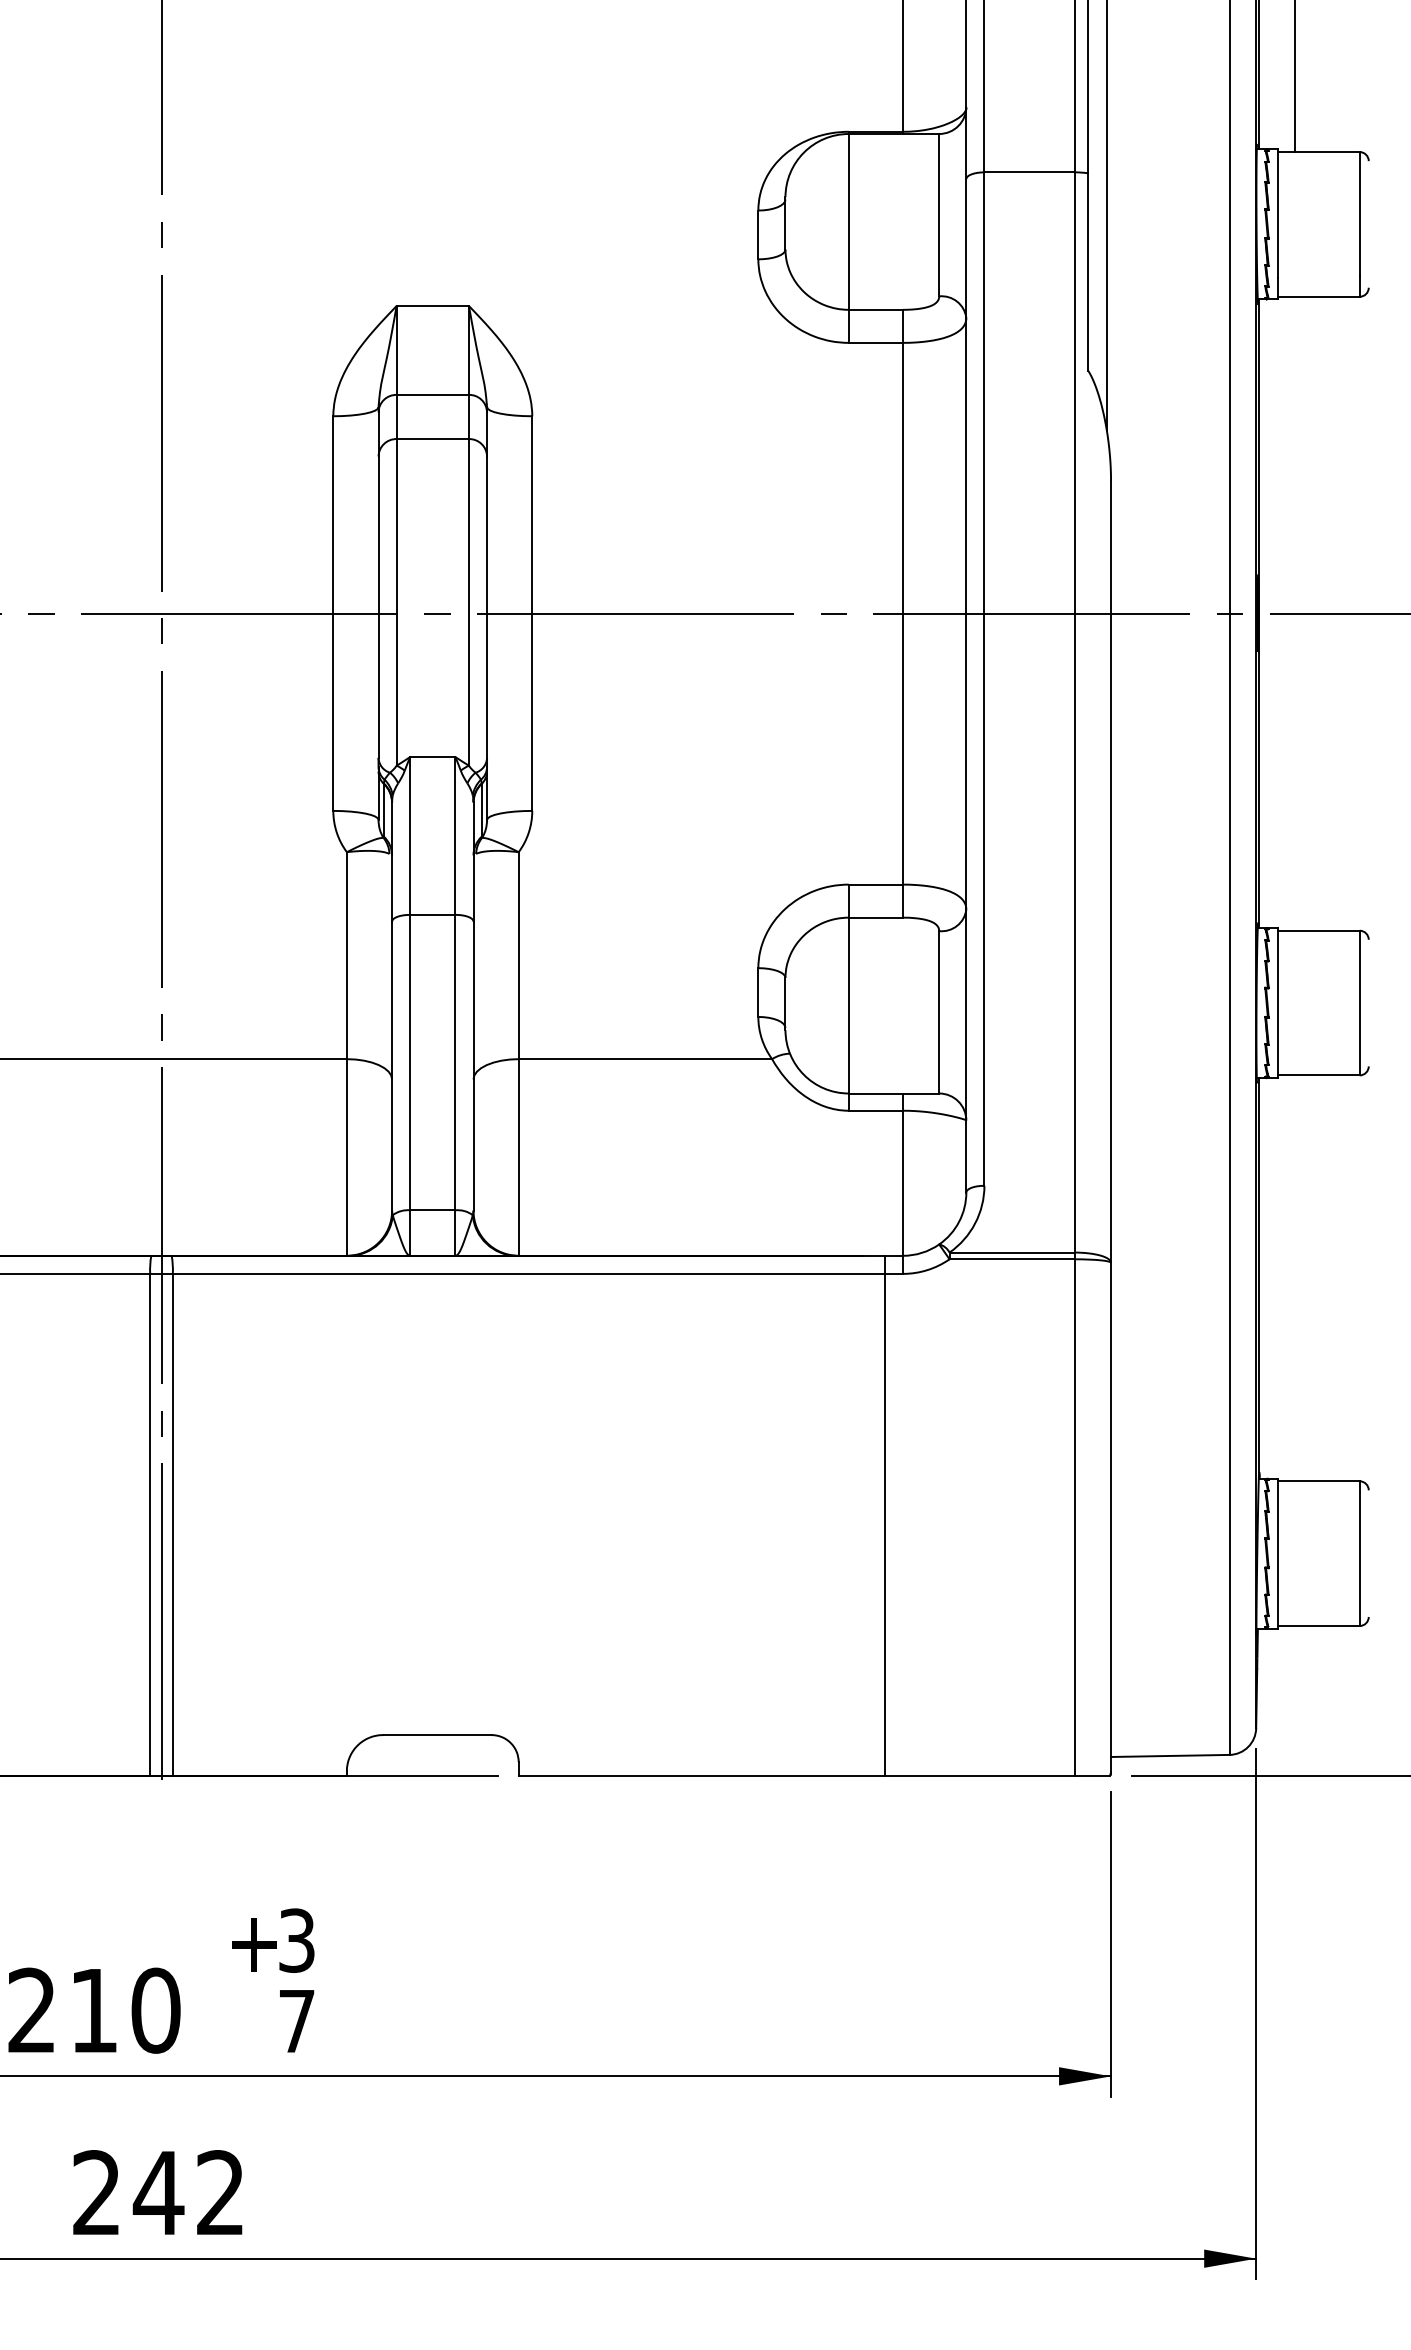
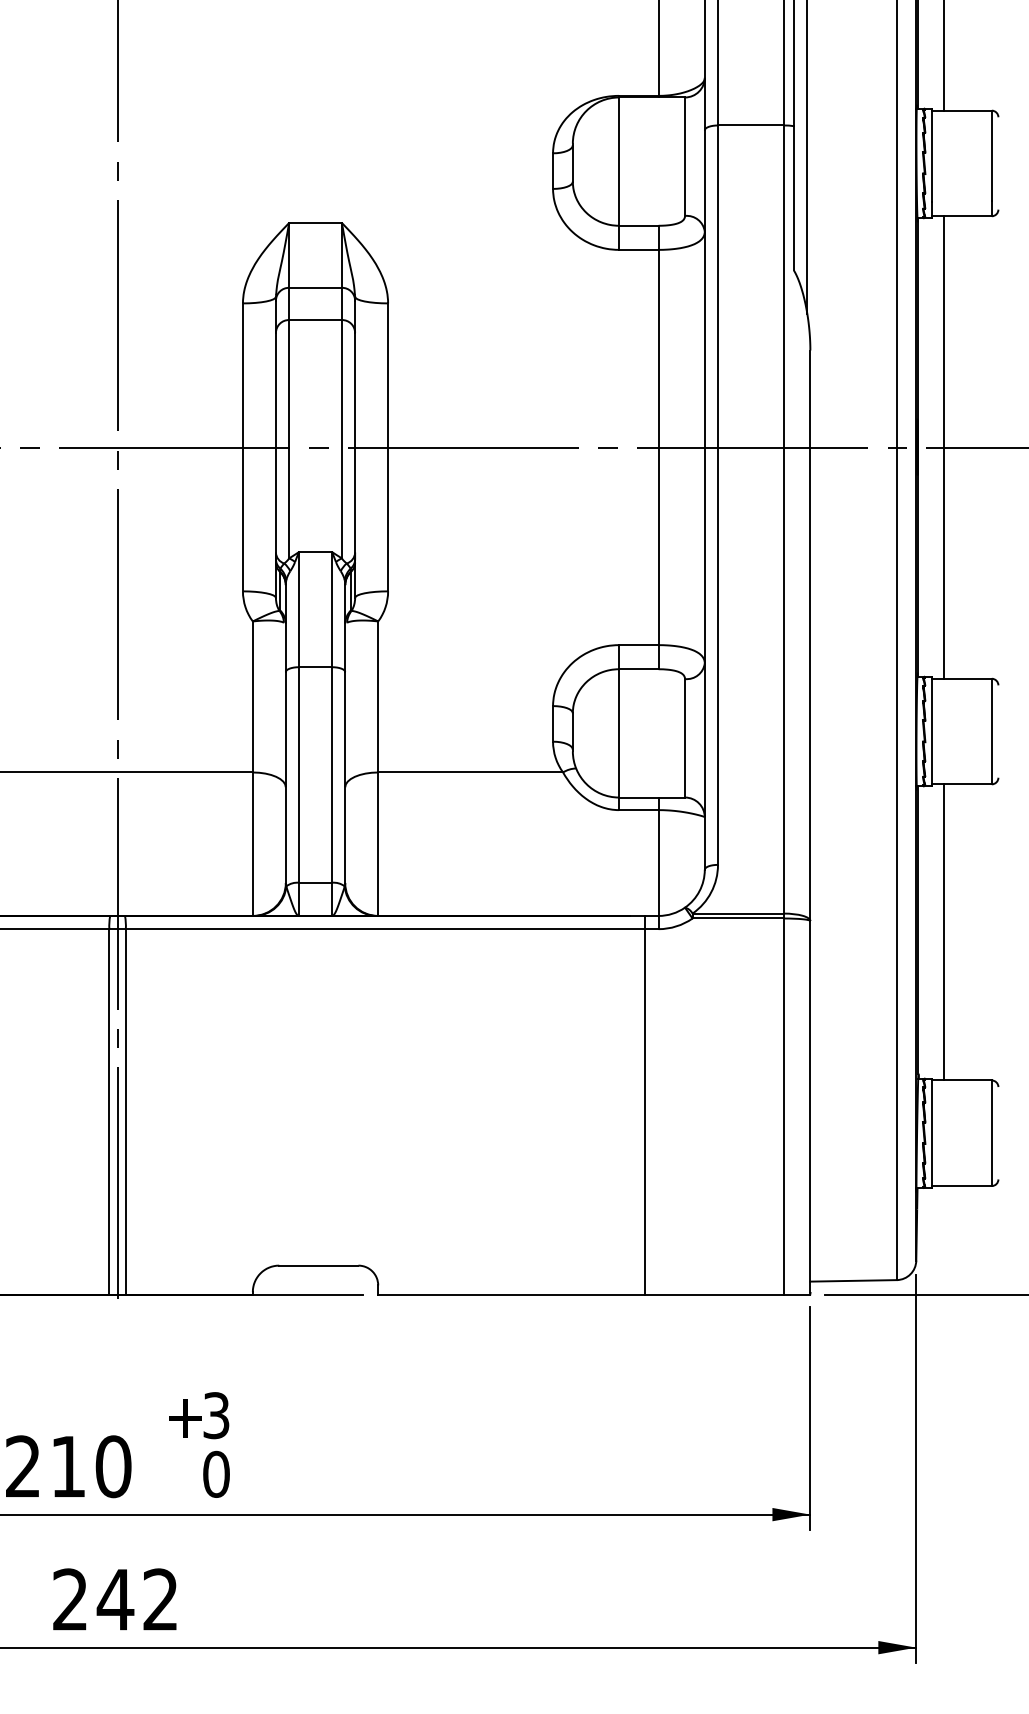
line: (1294, 613) -> (944, 447), added
line: (1294, 1278) -> (944, 932), added
text: (296, 2021) -> (216, 1474), 7 -> 0

